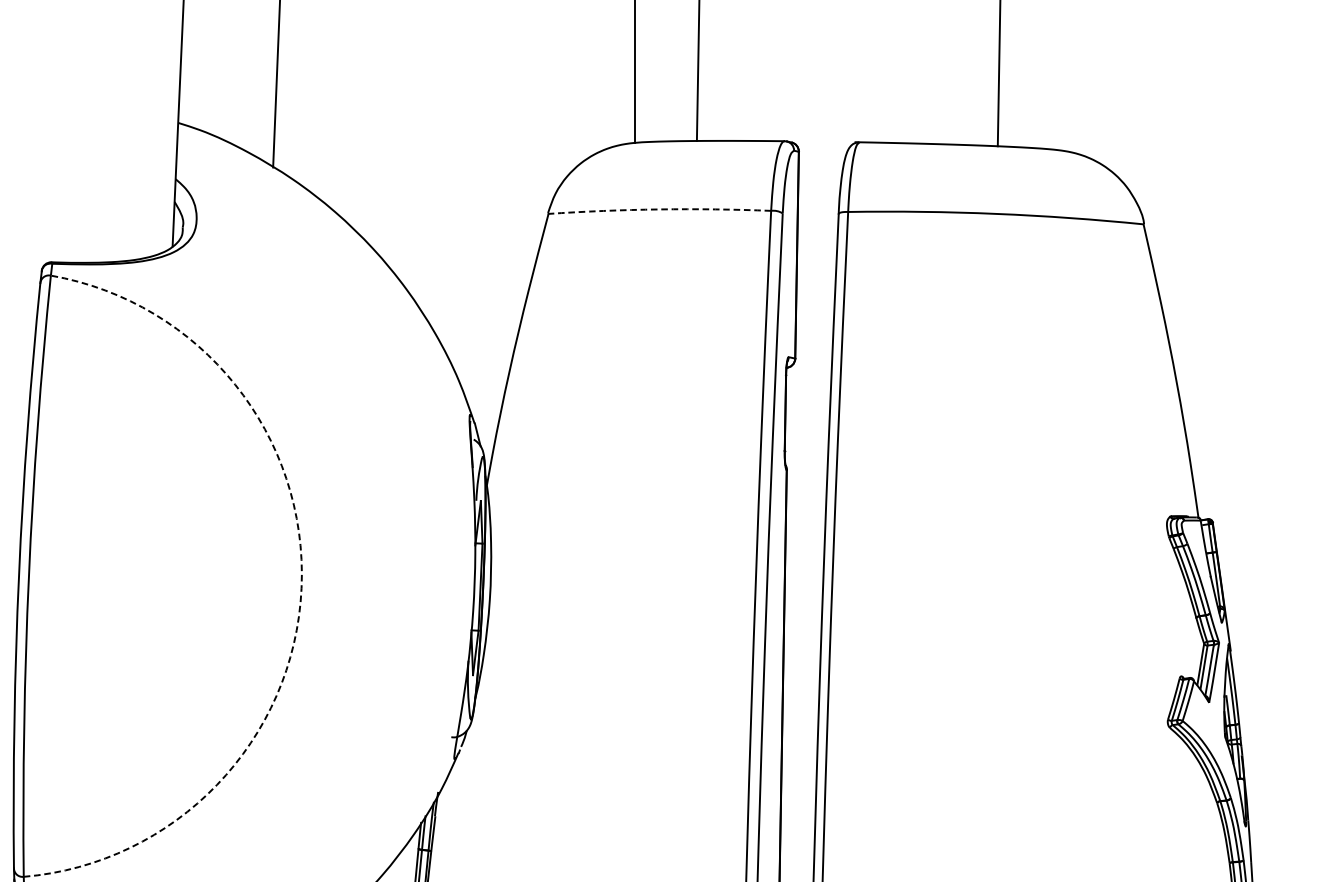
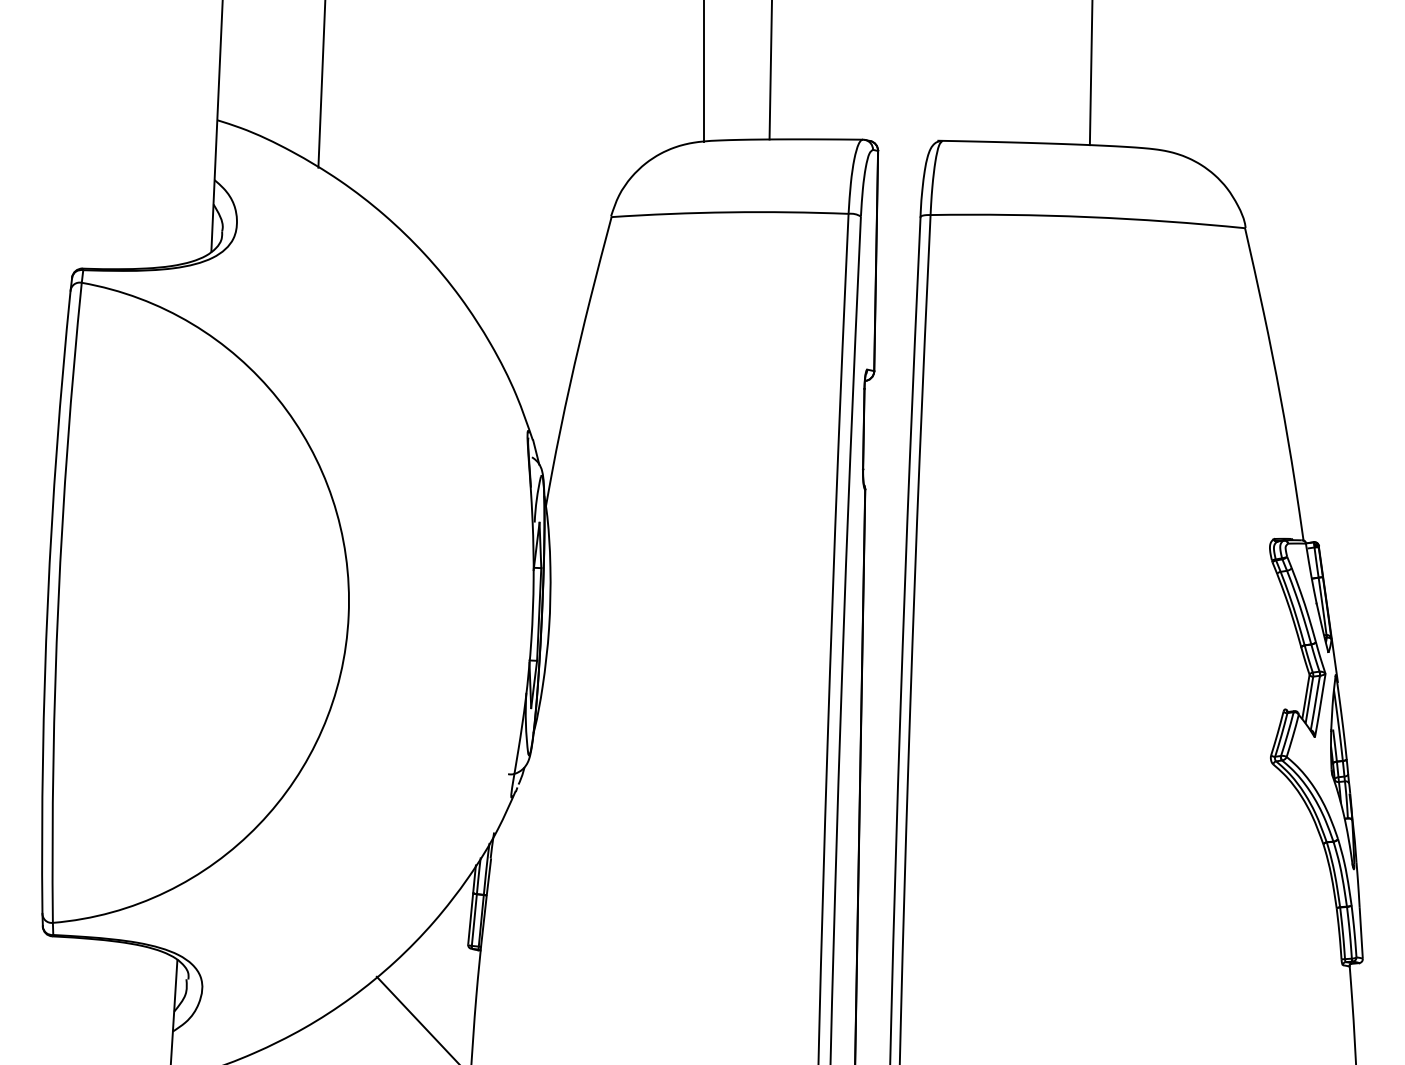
arc: (659, 209) -> (729, 212), dashed -> solid
arc: (301, 588) -> (348, 615), dashed -> solid

